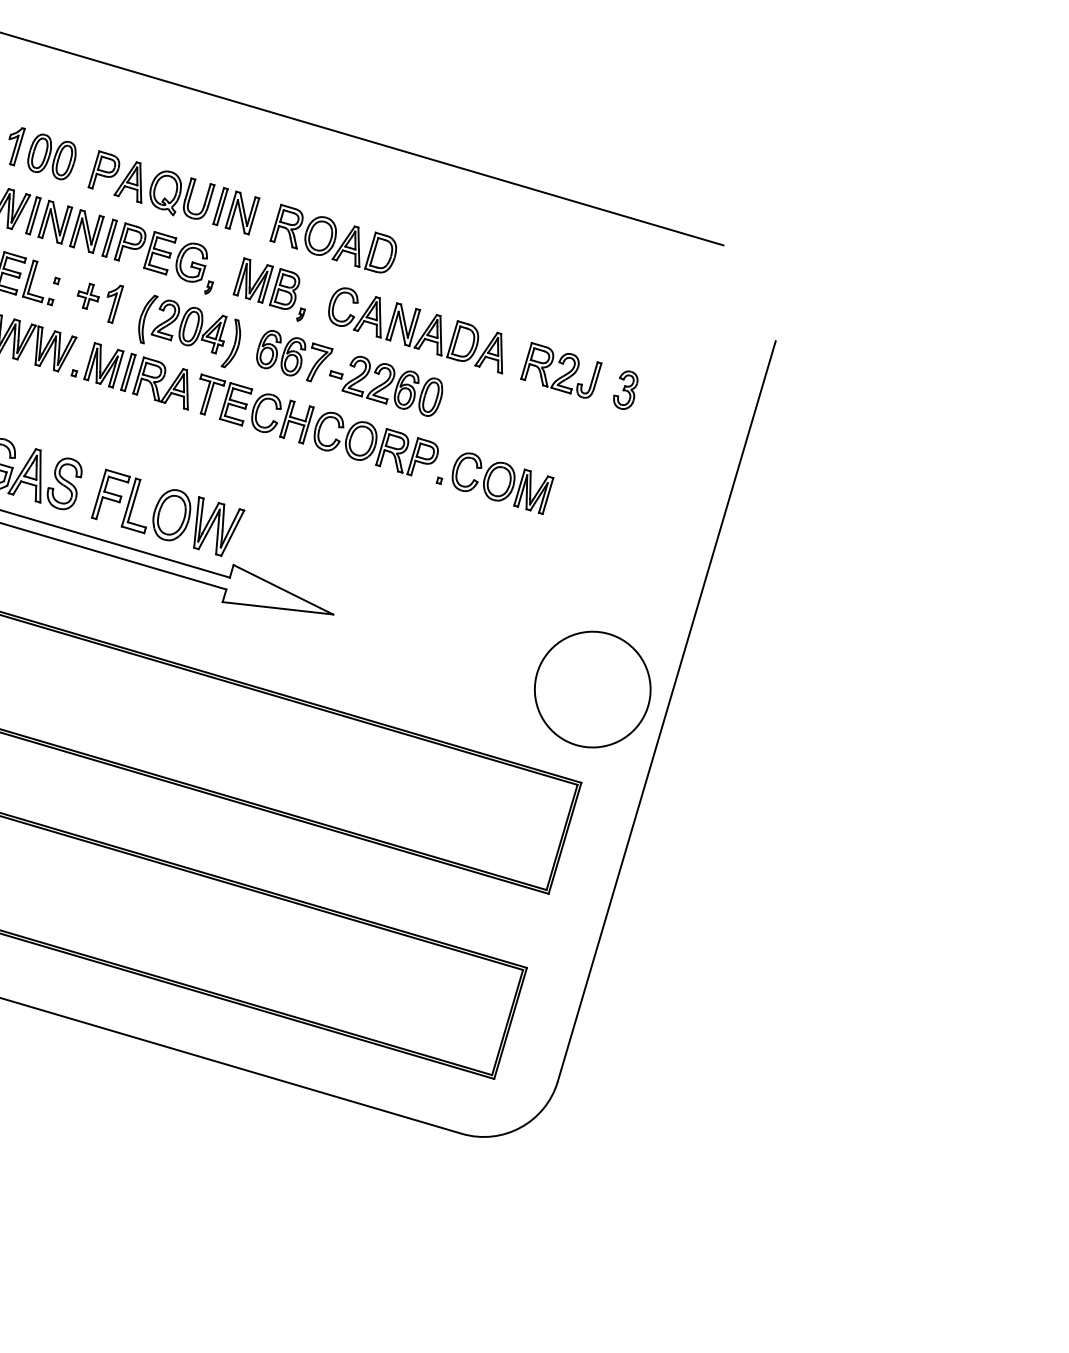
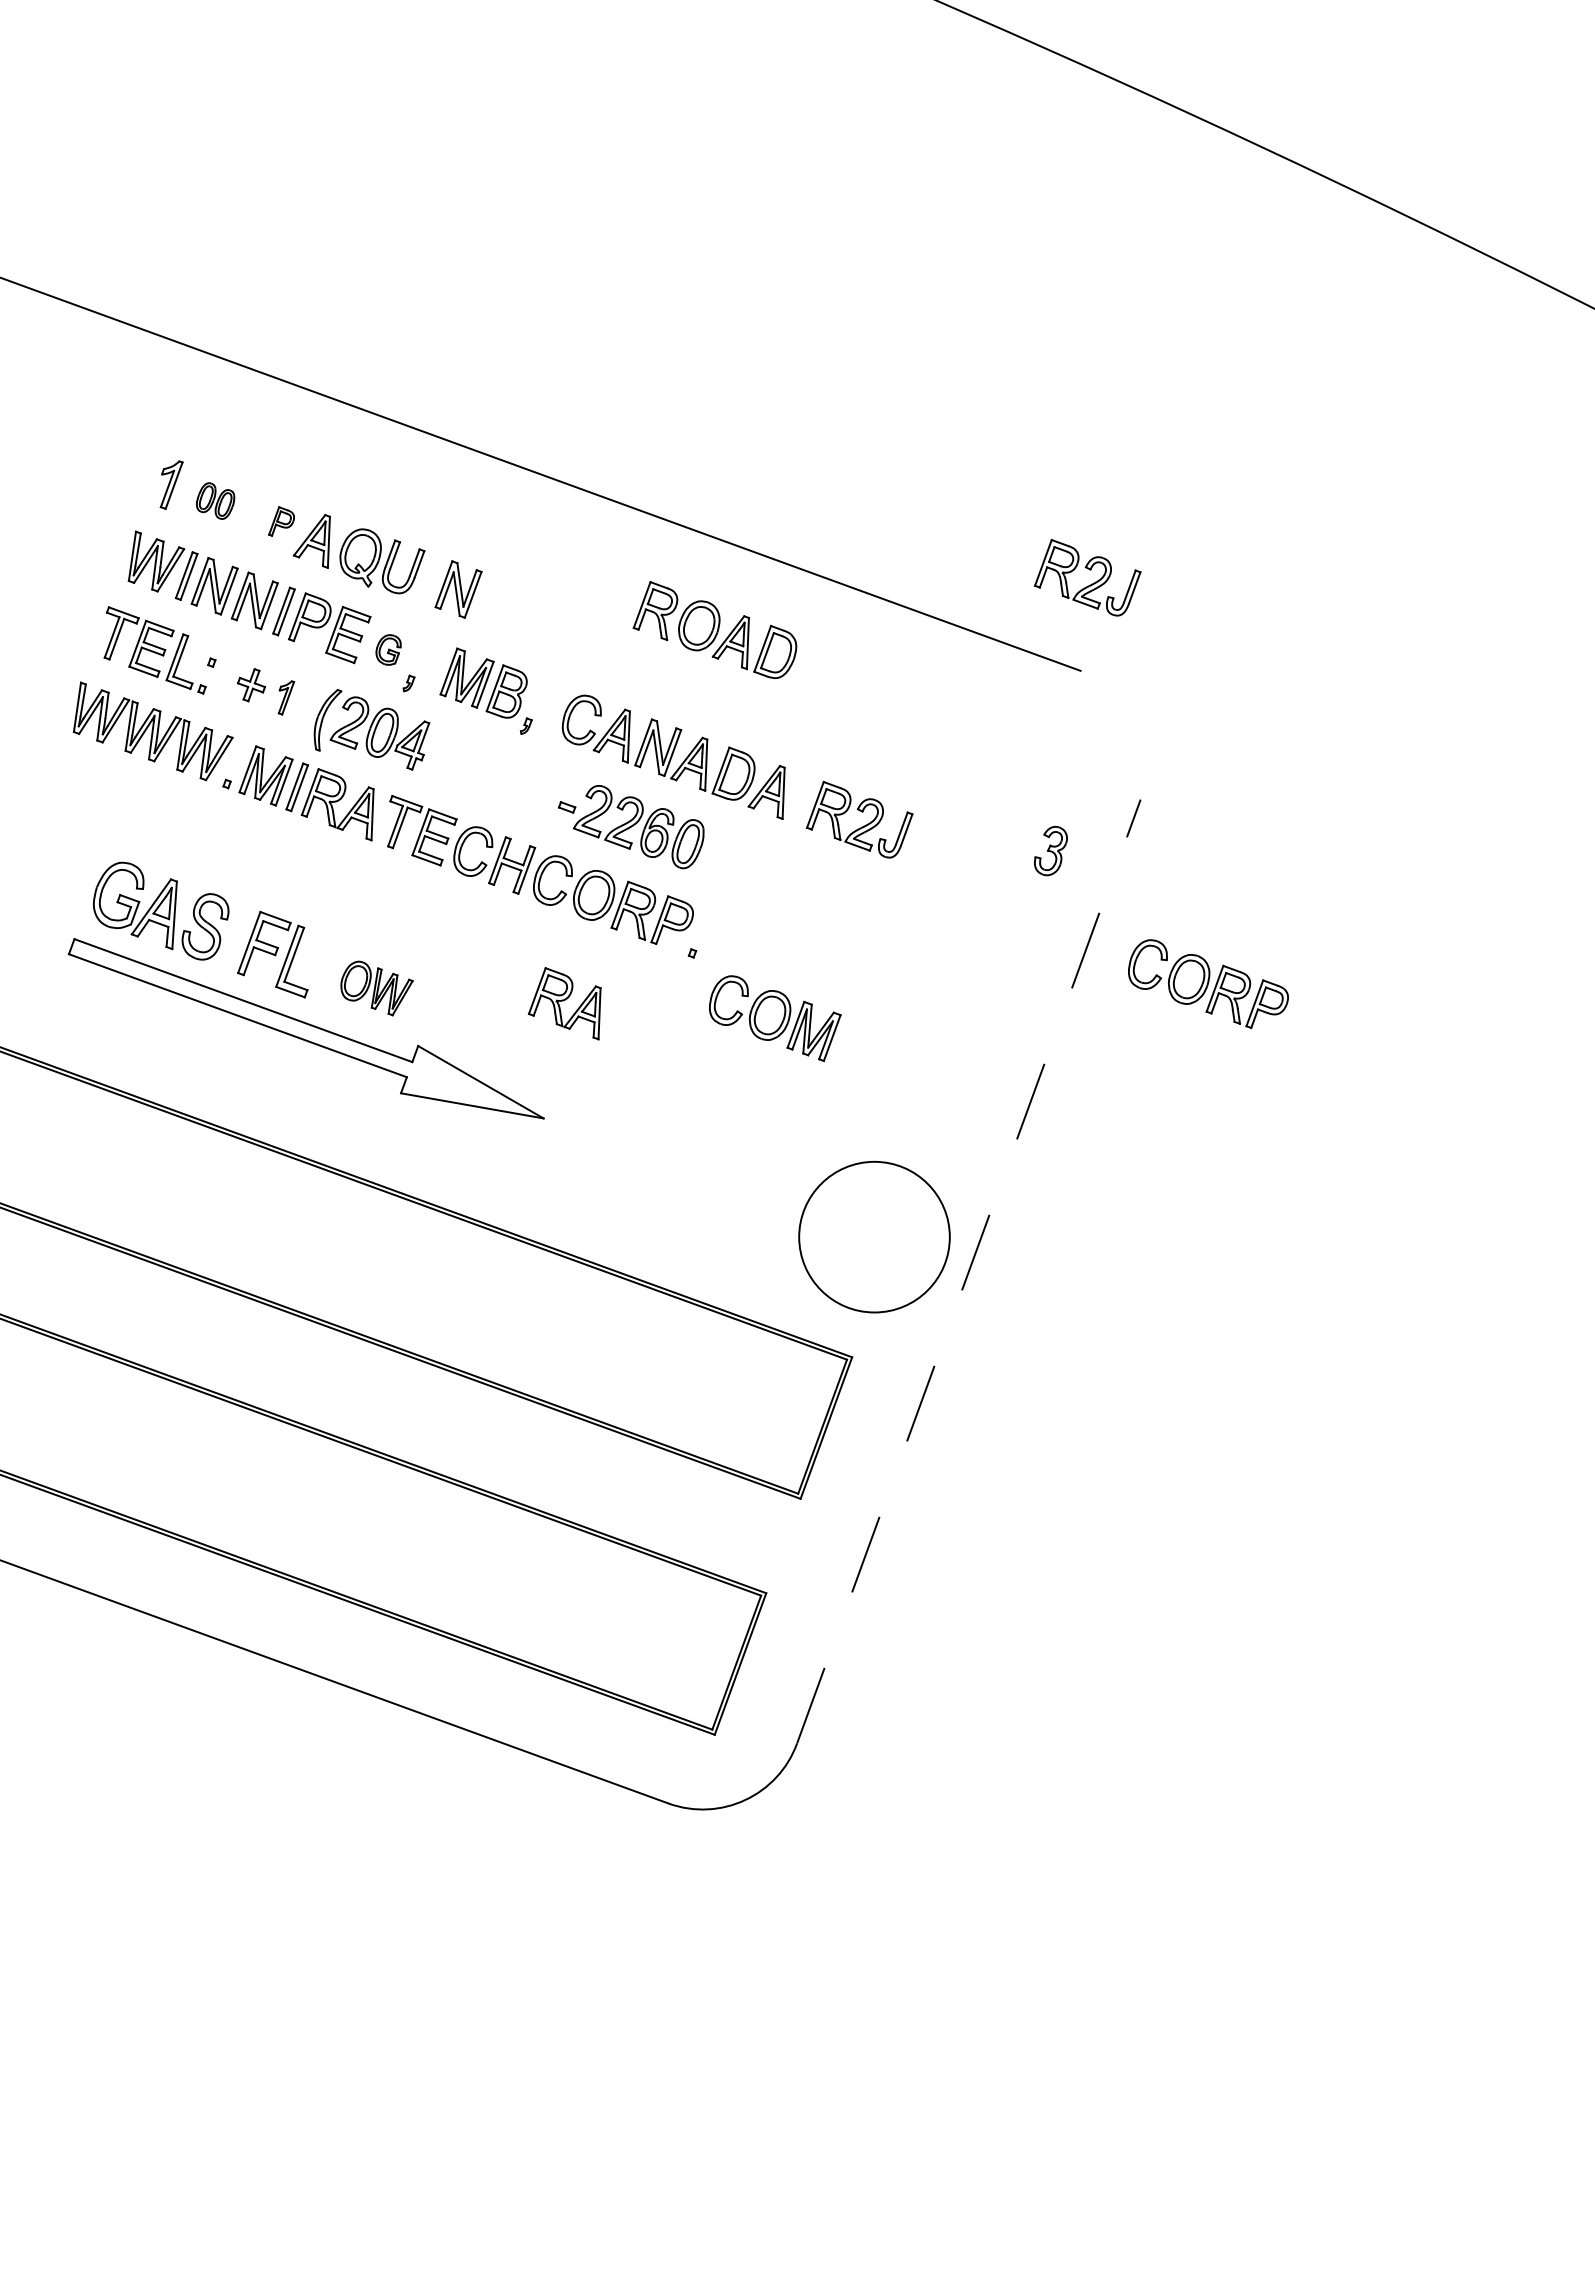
part: (51, 156) -> (215, 500), size x0.6
part: (725, 167) -> (1089, 570), added
part: (103, 169) -> (281, 521), size x0.6
part: (220, 206) -> (430, 579), removed
part: (332, 238) -> (714, 630), moved
part: (191, 262) -> (388, 649), size x0.6
part: (115, 304) -> (286, 697), size x0.7
part: (230, 343) -> (432, 757), removed
part: (294, 356) -> (514, 779), removed
part: (625, 389) -> (1050, 850), moved
part: (836, 478) -> (1208, 983), added
part: (503, 483) -> (775, 1018), moved
part: (198, 522) -> (376, 988), size x0.6
part: (343, 525) -> (564, 1003), added
line: (667, 711) -> (969, 1271), solid -> dashed

